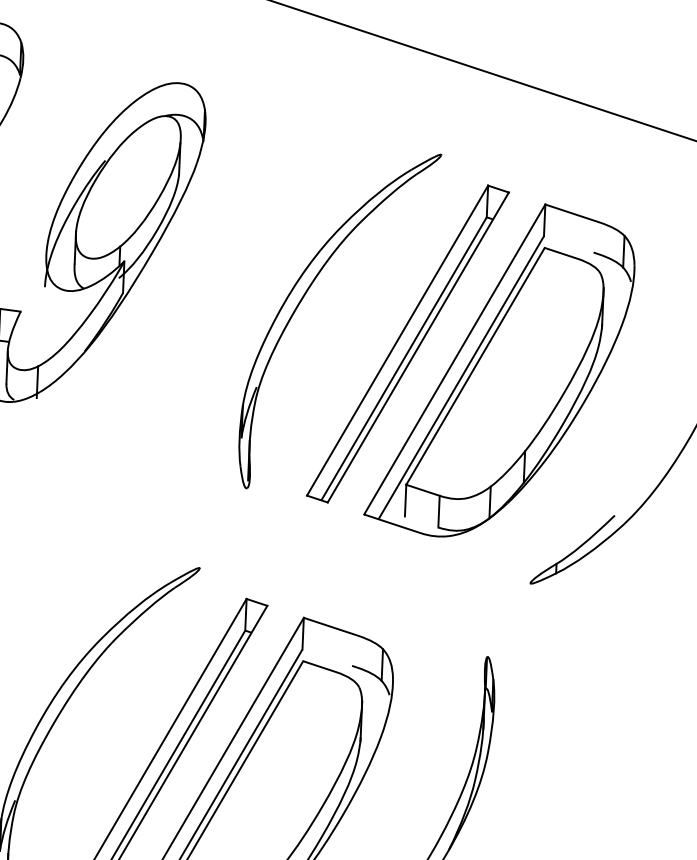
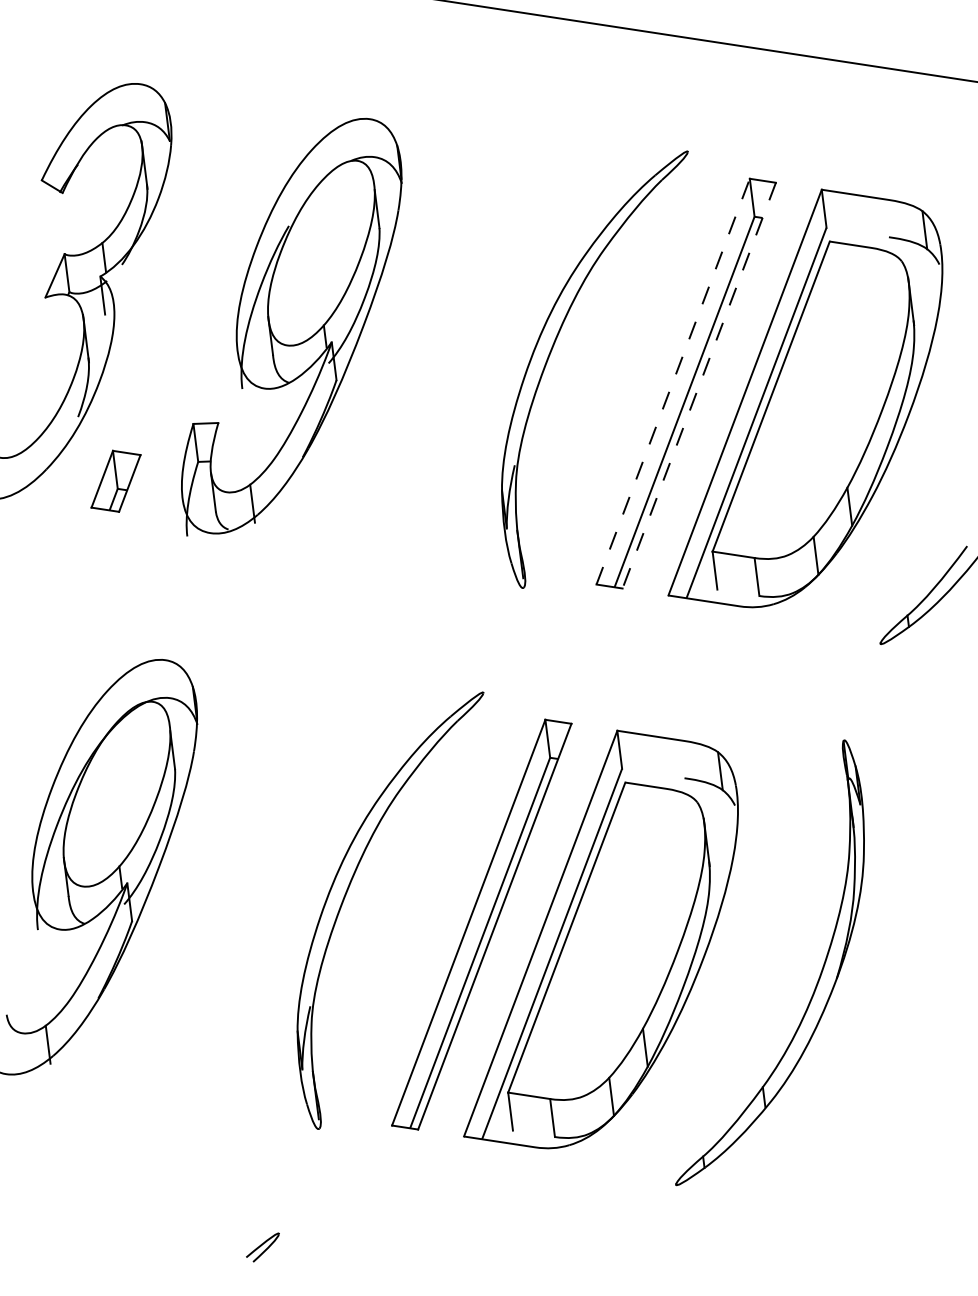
line: (397, 340) -> (673, 381), solid -> dashed
line: (418, 347) -> (699, 385), solid -> dashed

